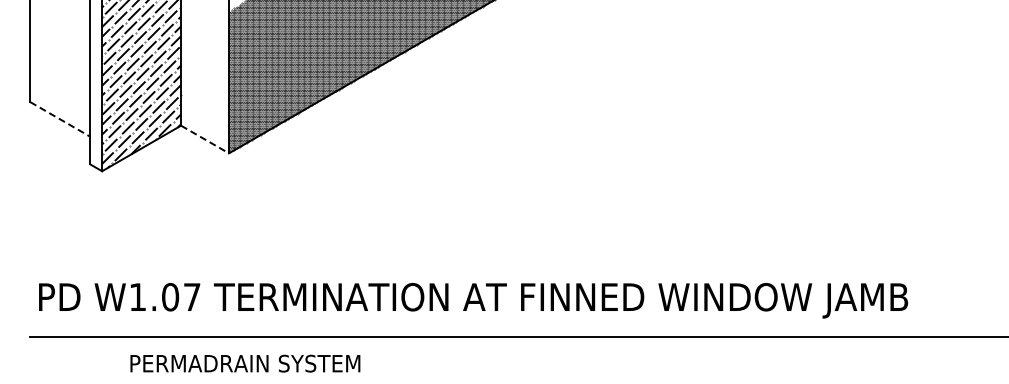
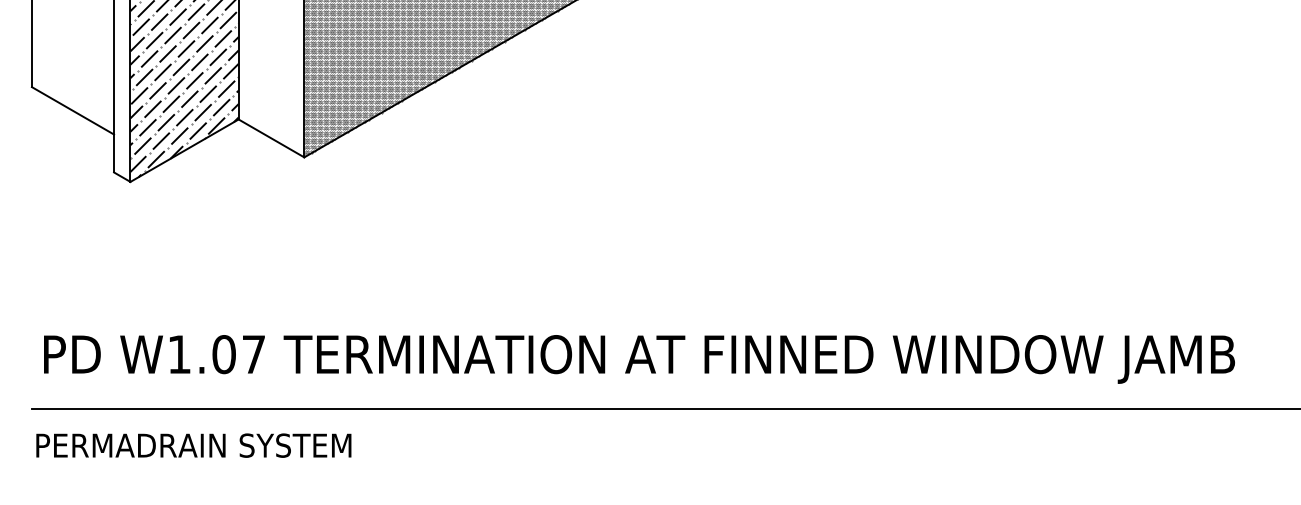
line: (60, 119) -> (73, 111), dashed -> solid
line: (205, 139) -> (272, 138), dashed -> solid
text: (245, 363) -> (194, 445), moved

